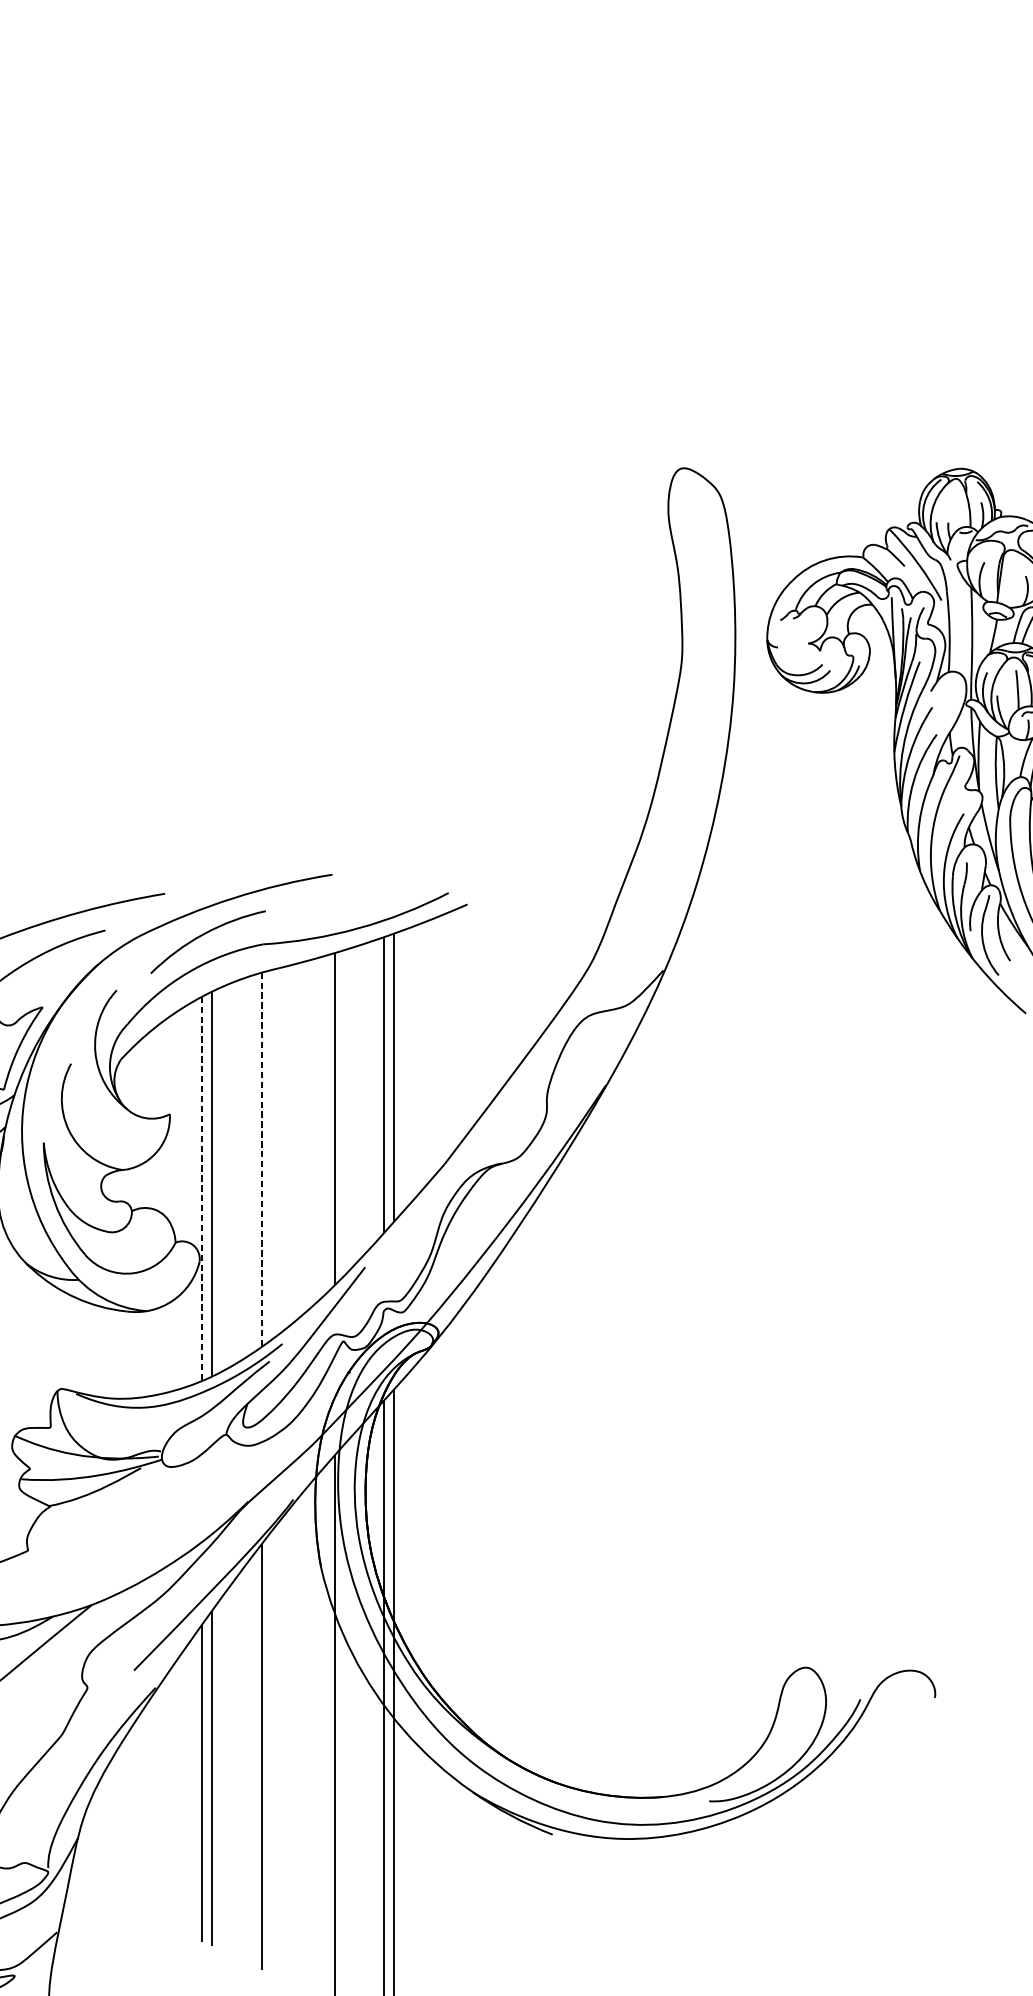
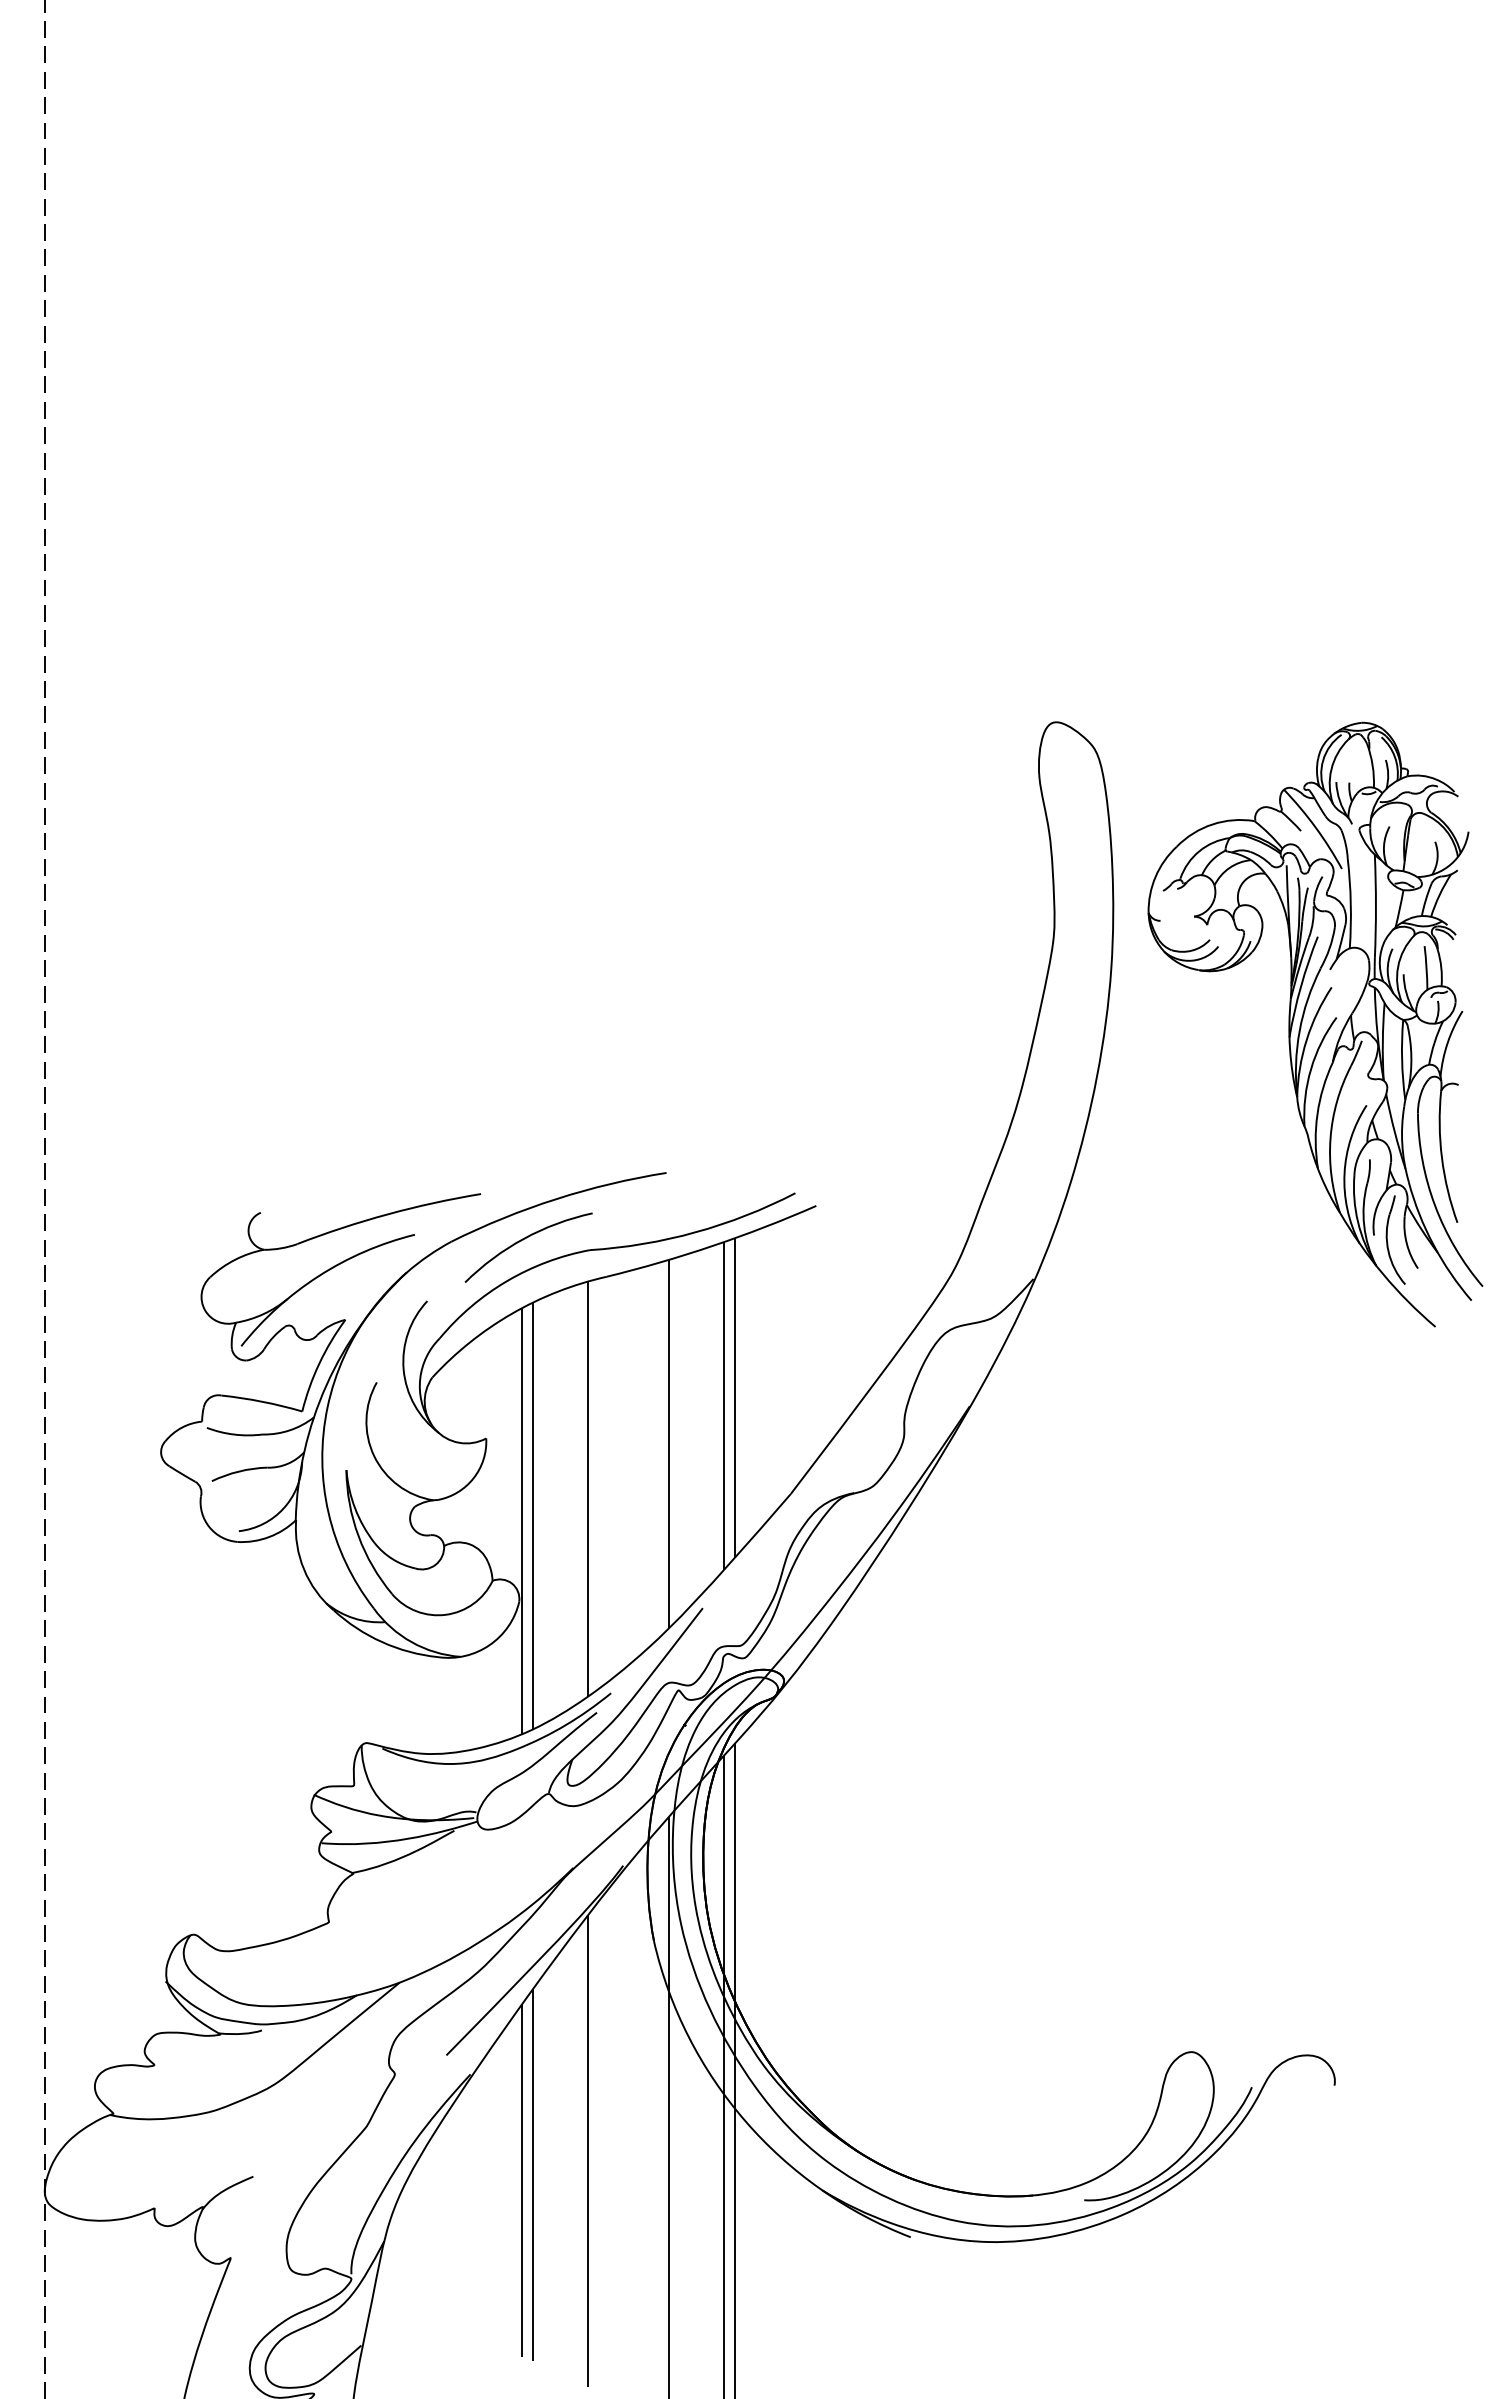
line: (262, 1160) -> (588, 1489), dashed -> solid
line: (201, 1189) -> (521, 1521), dashed -> solid

